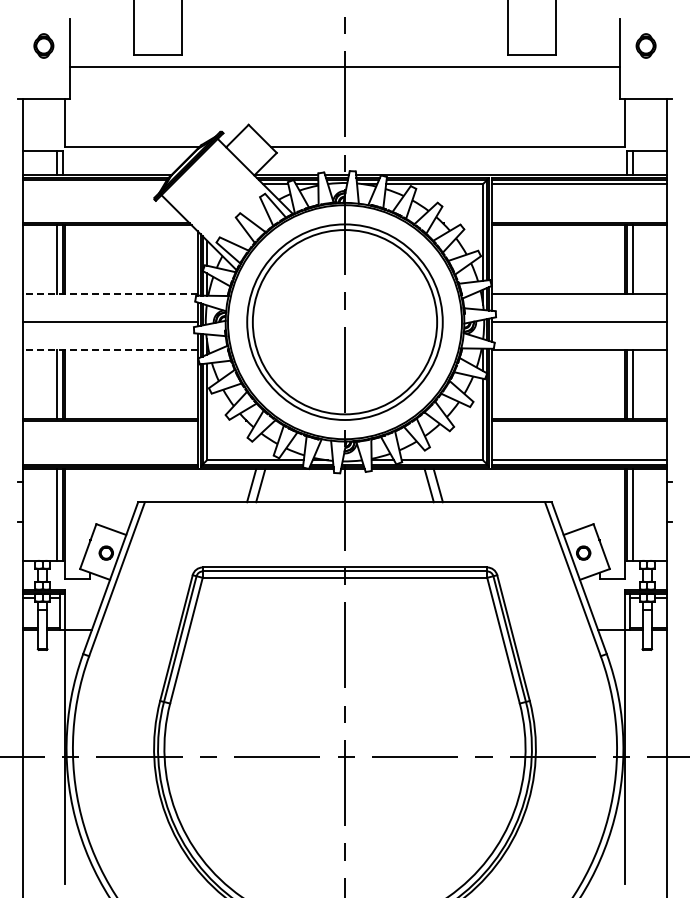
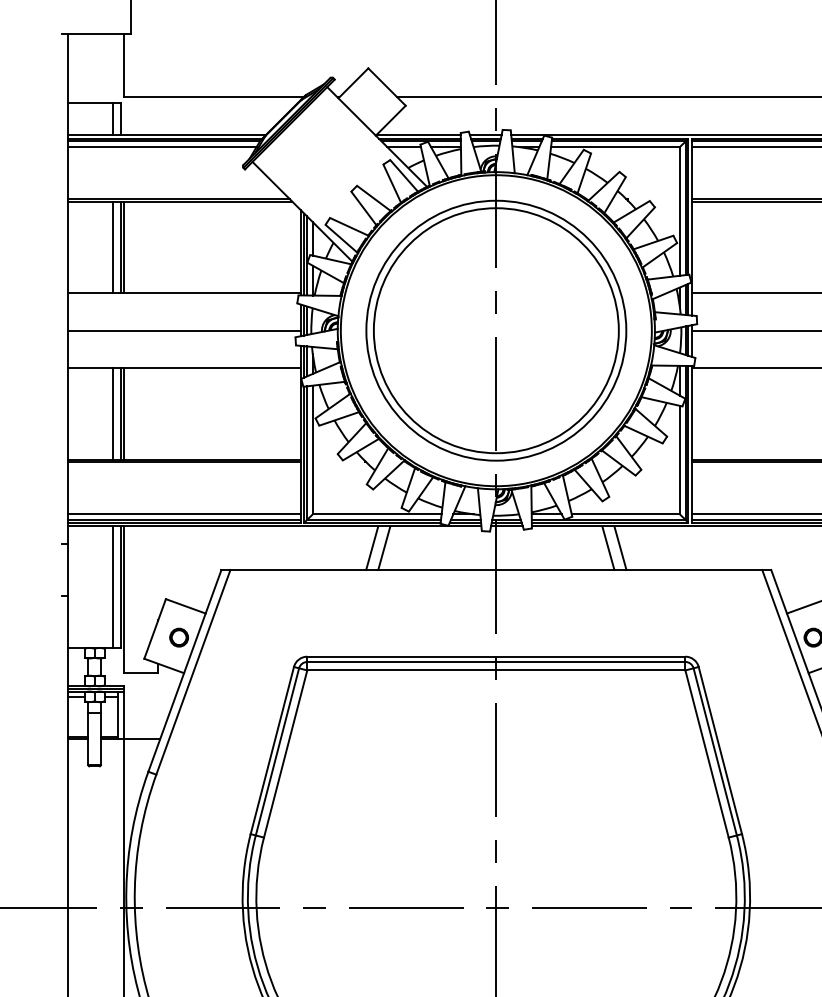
line: (93, 184) -> (162, 147), added
line: (110, 294) -> (184, 293), dashed -> solid
line: (110, 350) -> (184, 368), dashed -> solid
line: (109, 460) -> (183, 514), added

